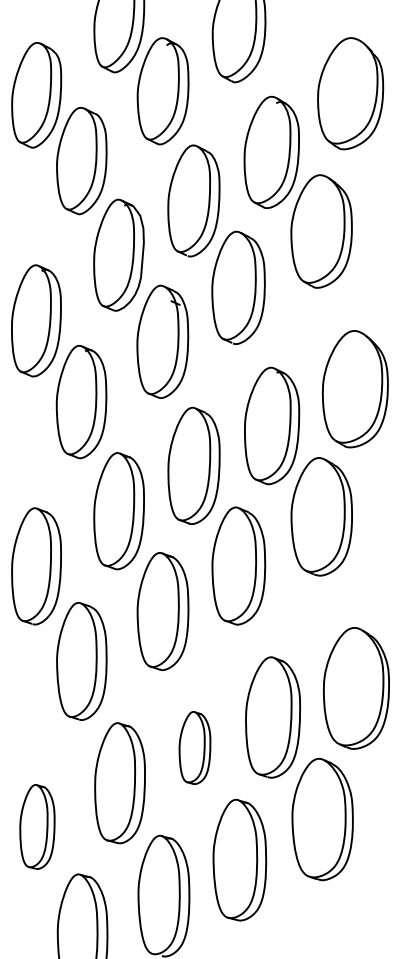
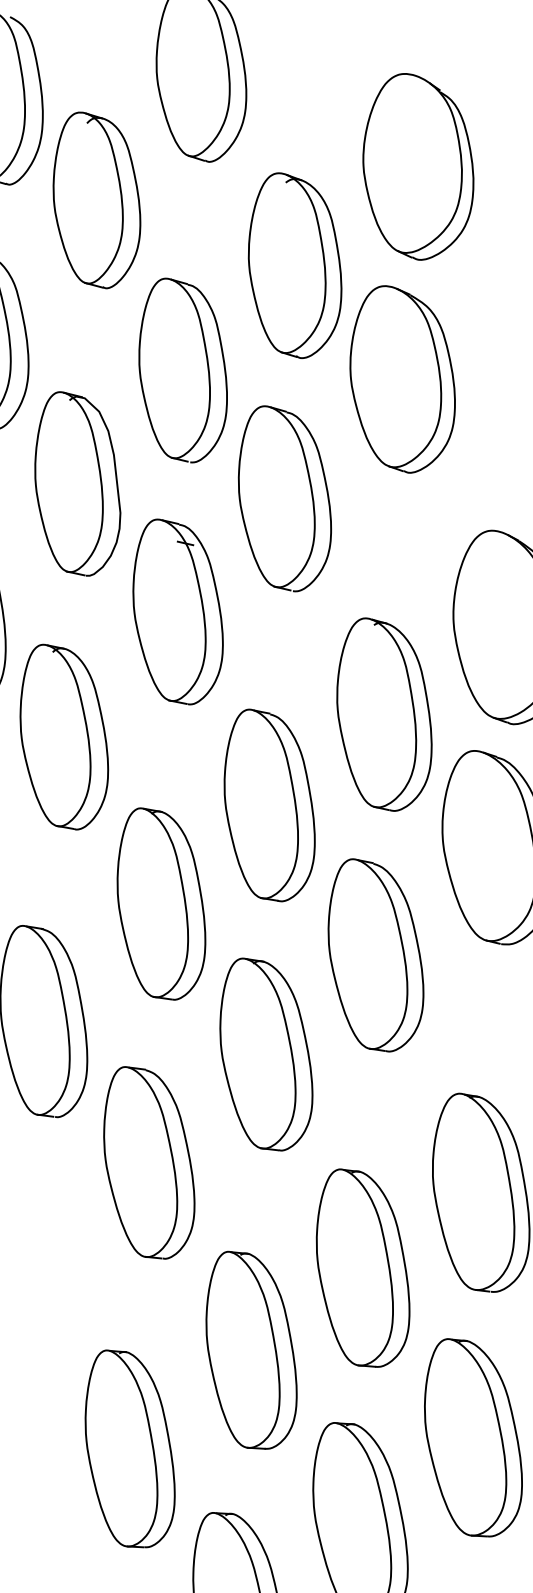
part: (350, 93) -> (417, 165), moved
part: (194, 747) -> (361, 1266), size x1.67
part: (37, 826) -> (128, 1447), size x1.43

